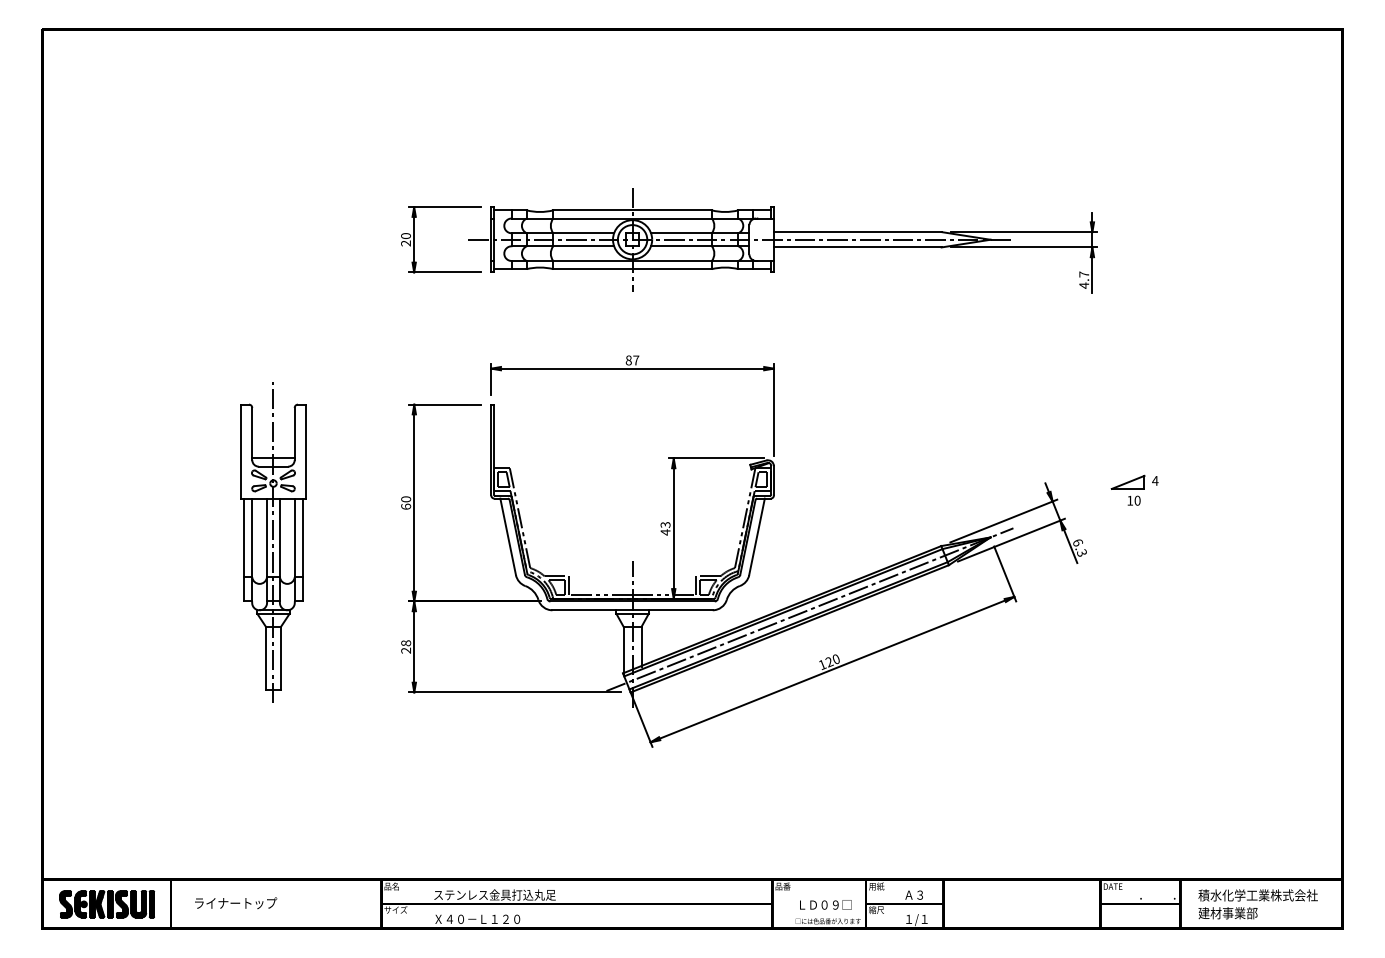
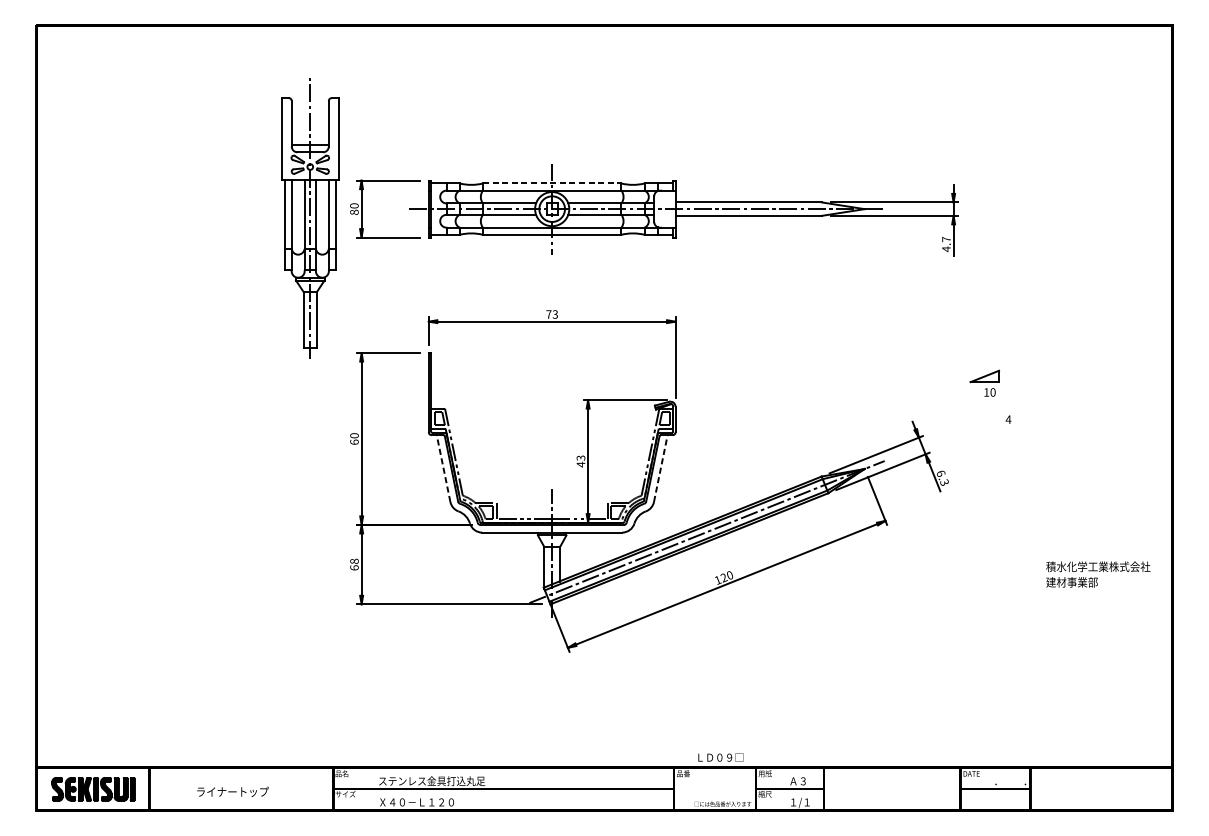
line: (633, 210) -> (552, 183), solid -> dashed
text: (405, 243) -> (353, 212), 20 -> 80
text: (632, 360) -> (552, 314), 87 -> 73
part: (1127, 489) -> (984, 382), moved
line: (508, 536) -> (443, 468), solid -> dashed
line: (757, 536) -> (661, 468), solid -> dashed
part: (273, 542) -> (310, 218), moved
text: (406, 650) -> (354, 567), 28 -> 68
text: (236, 903) -> (233, 792), moved
text: (825, 904) -> (720, 757), moved
text: (1257, 904) -> (1097, 574), moved

